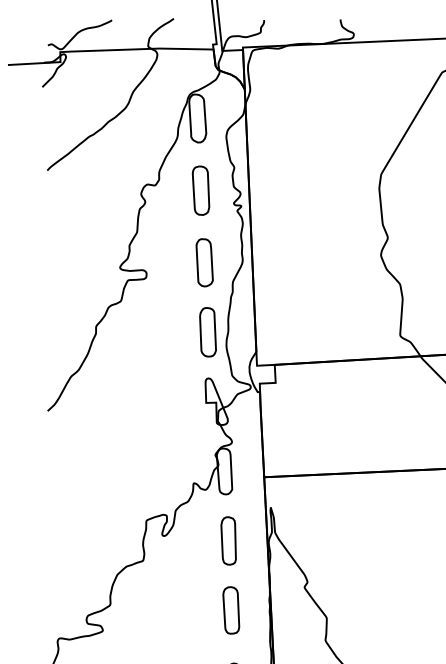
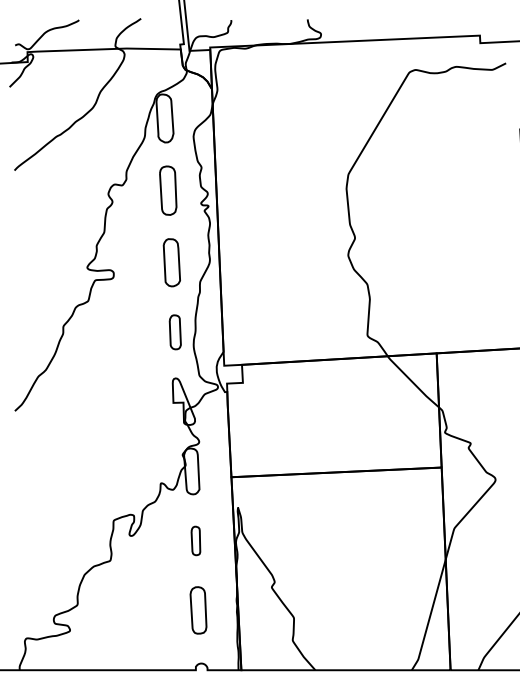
part: (208, 332) -> (175, 332), size x0.7
part: (228, 540) -> (195, 540), size x0.6

